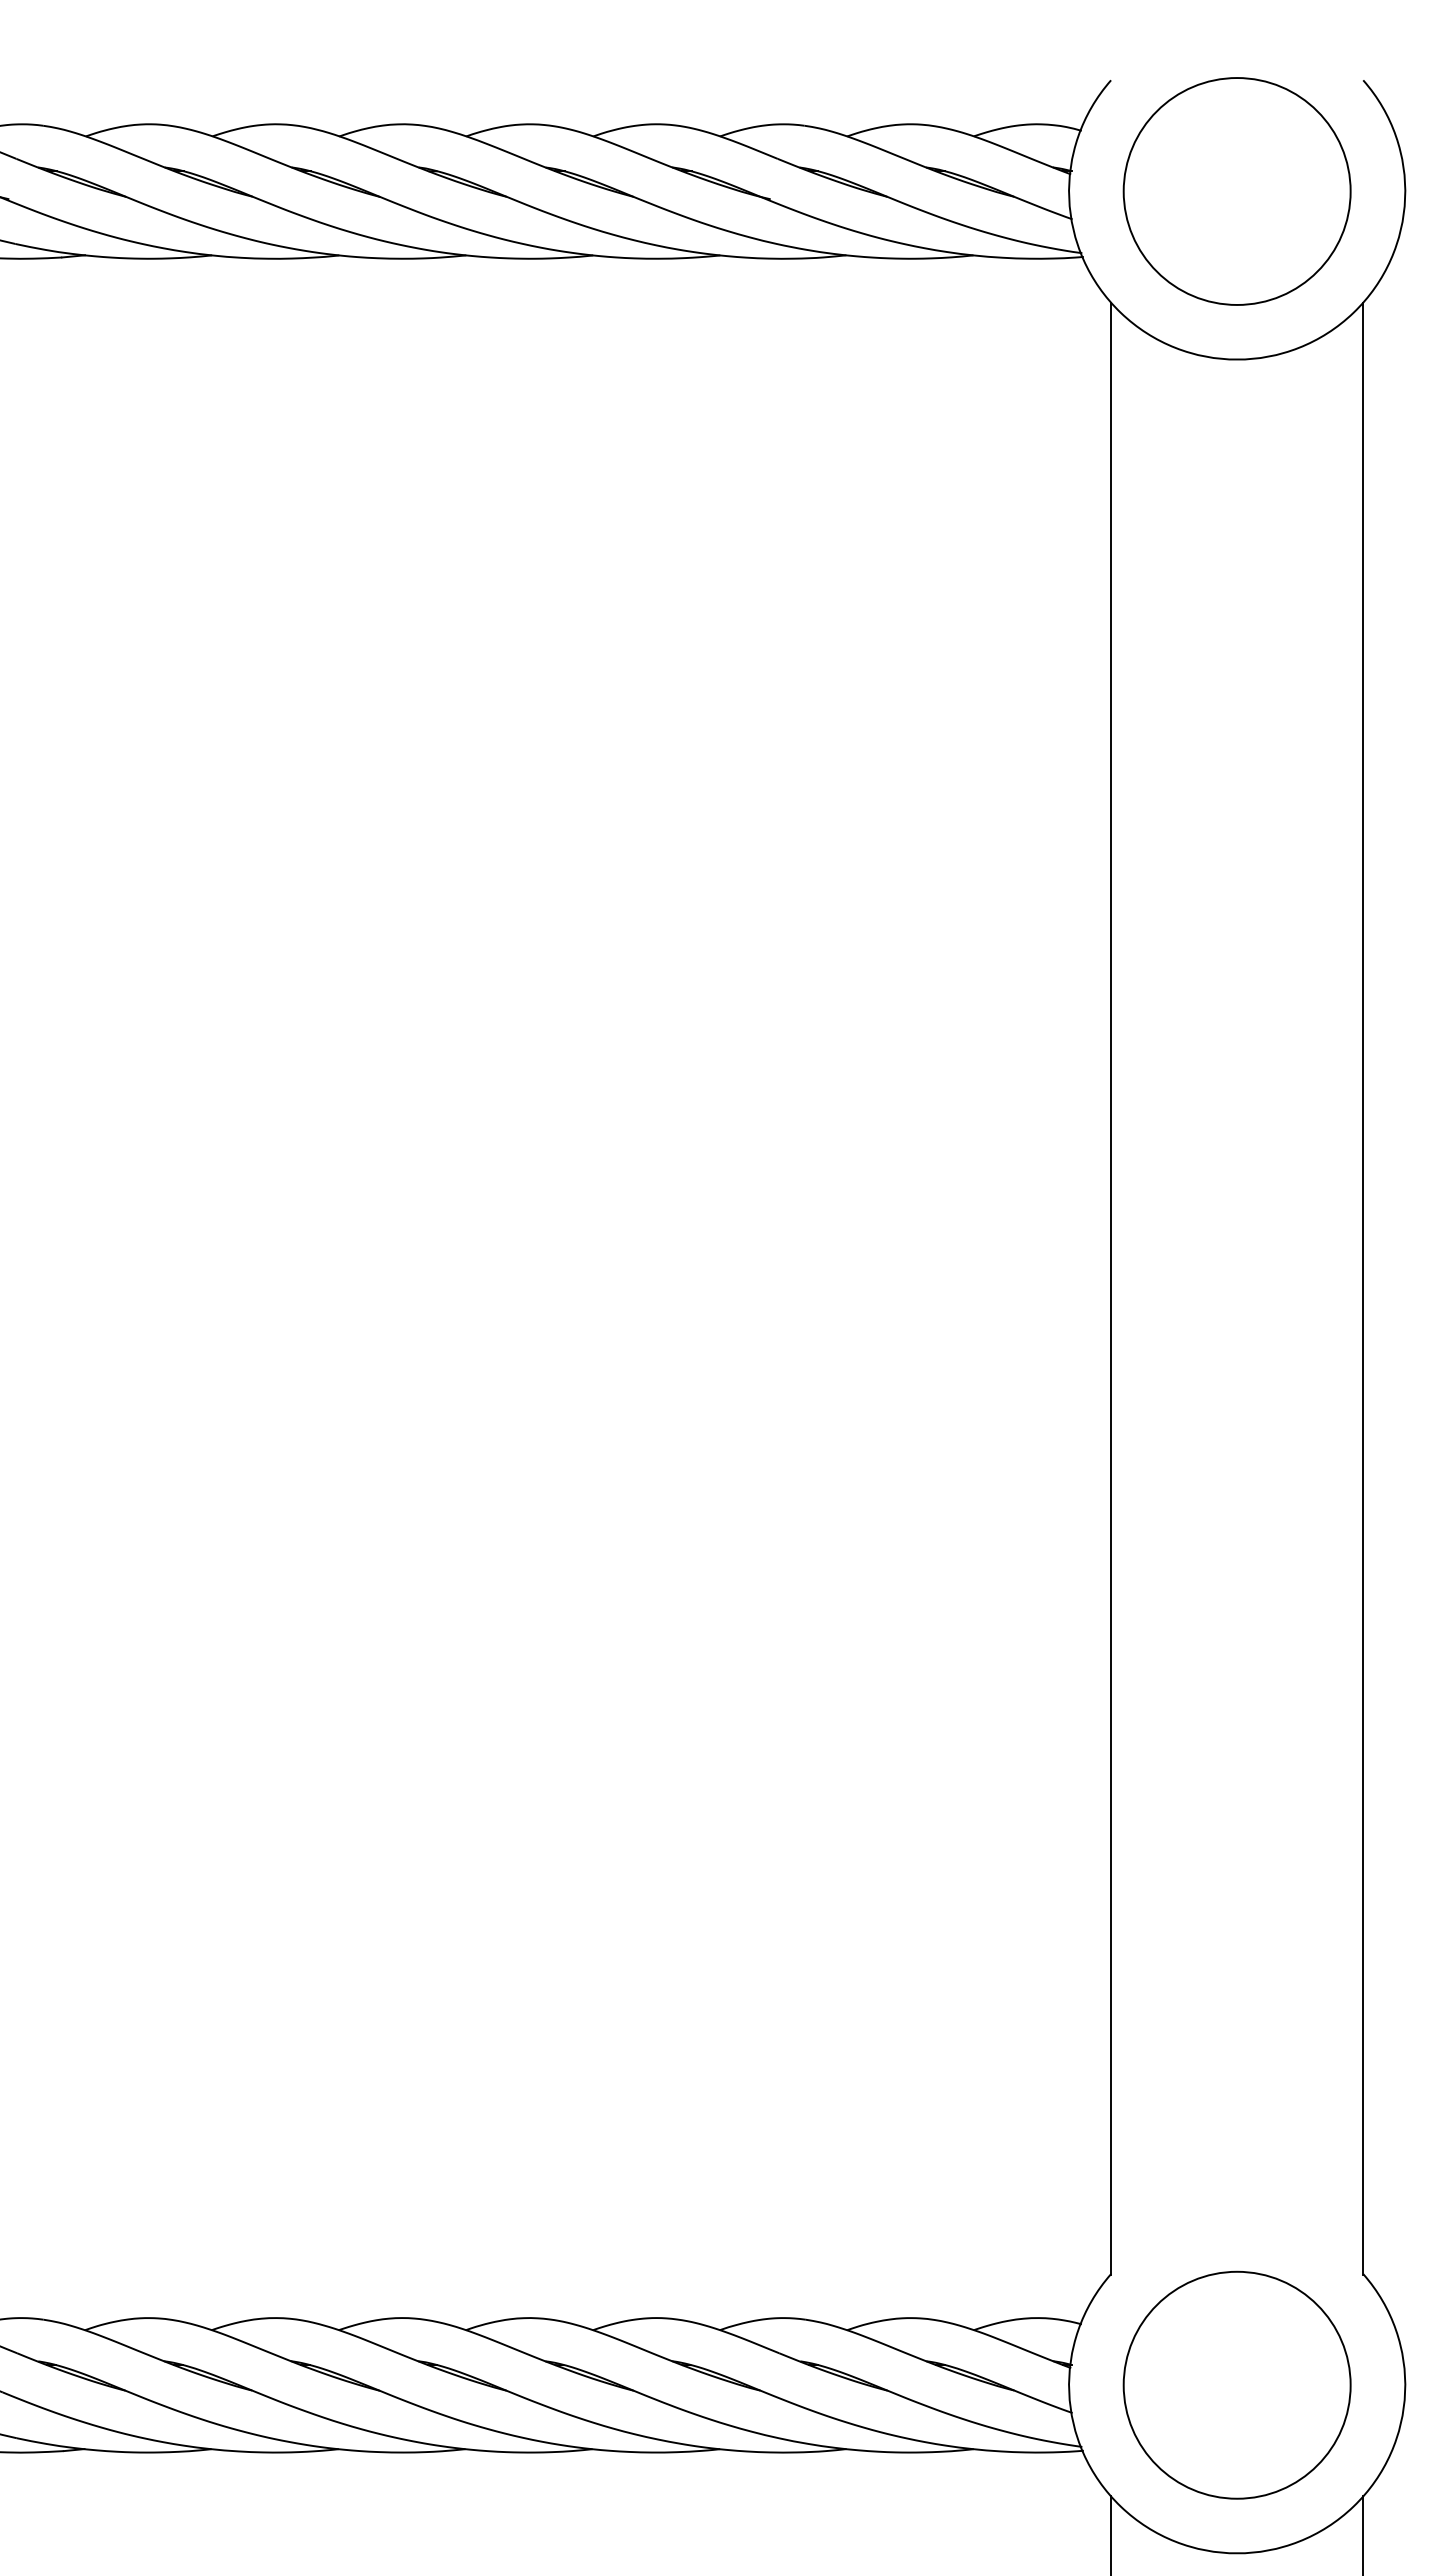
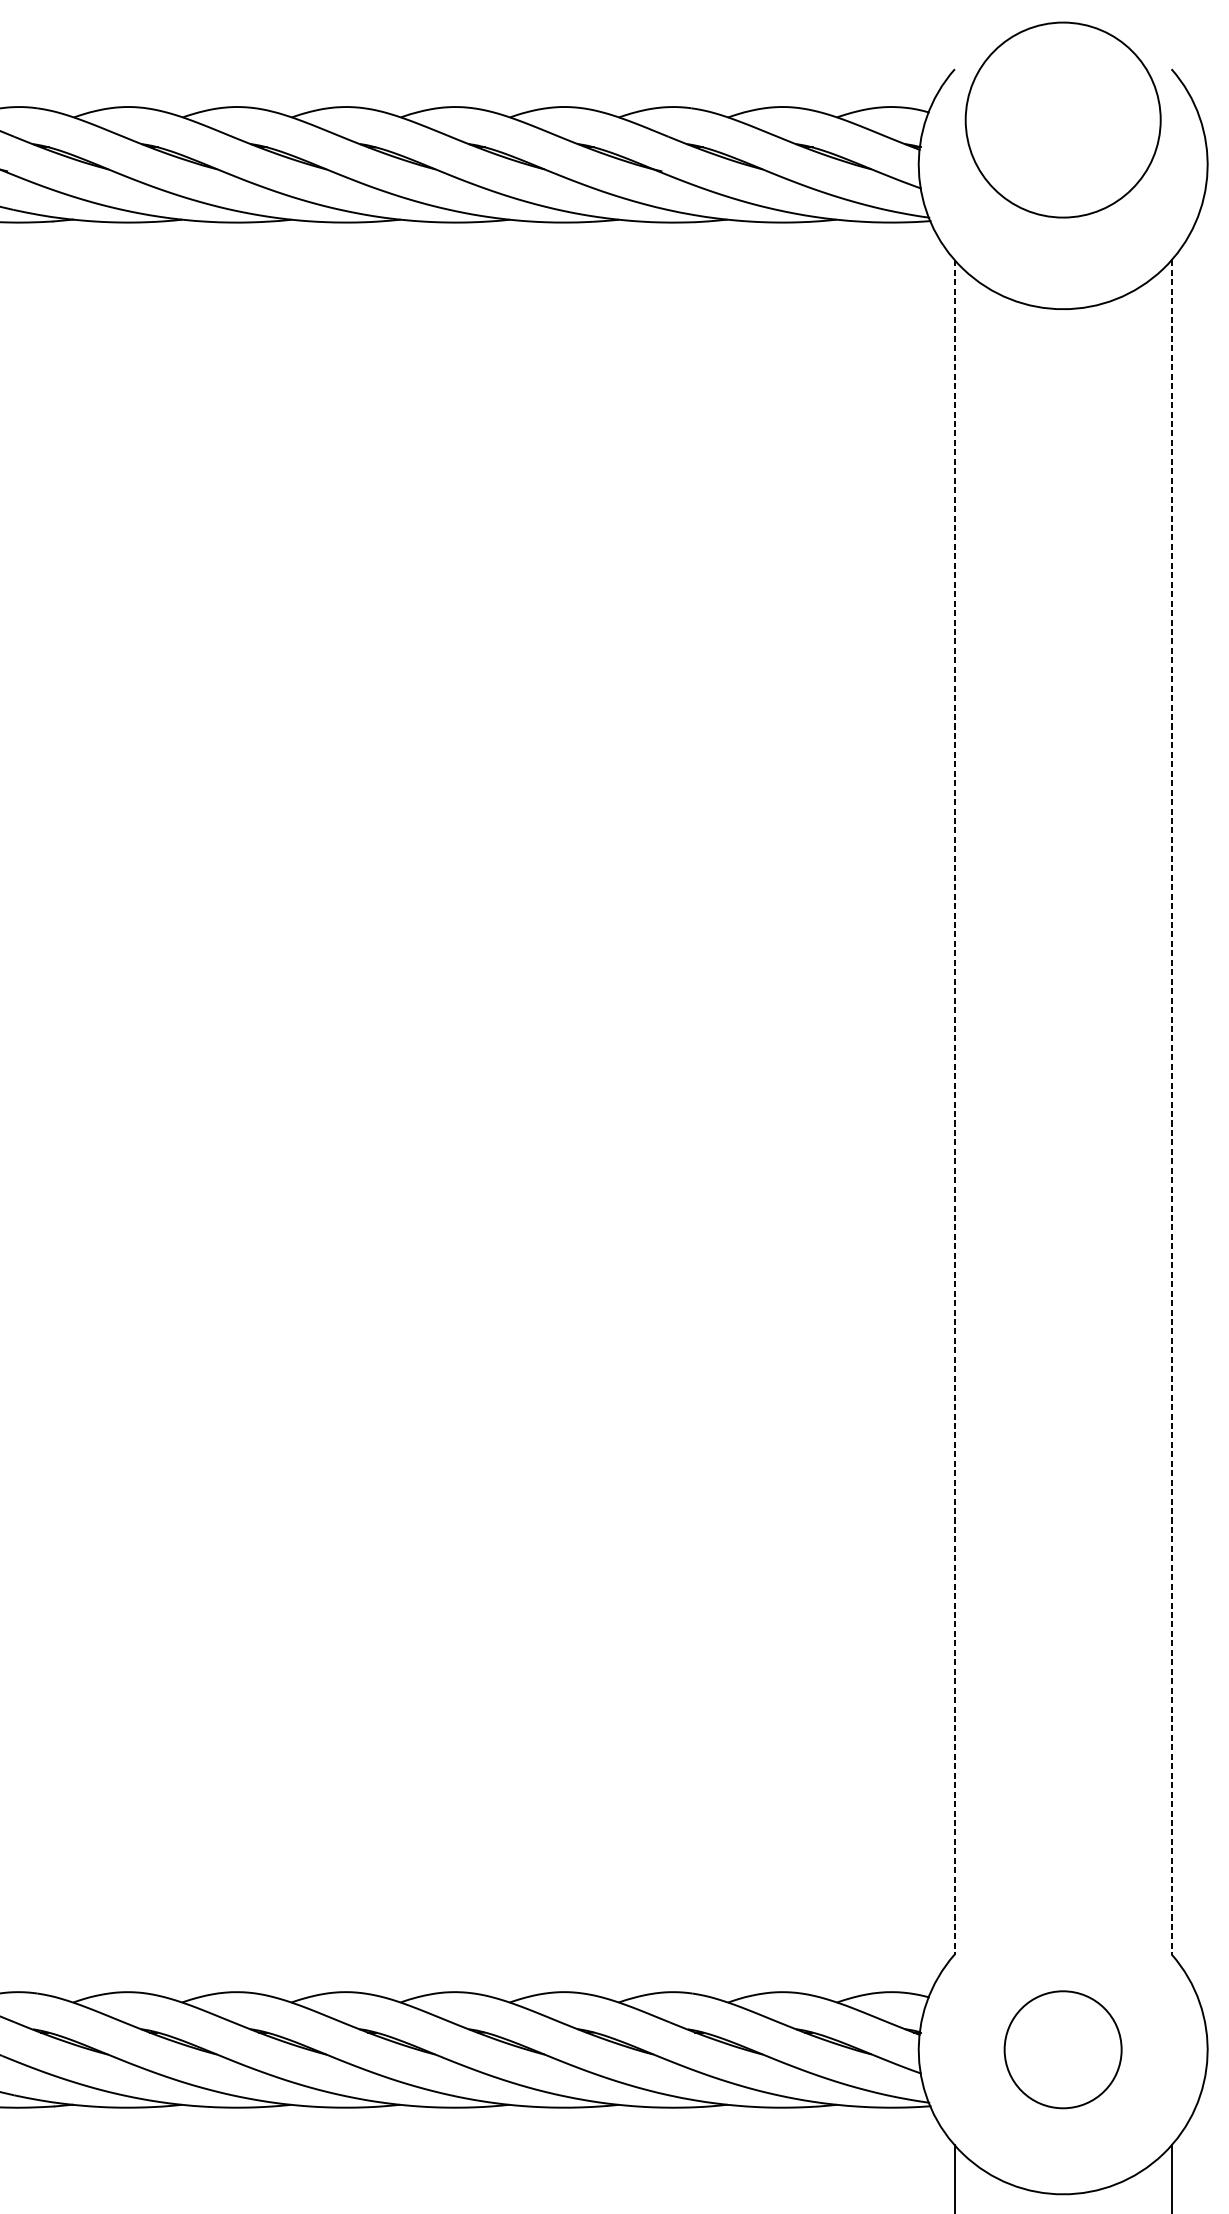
circle: (1236, 191) -> (1062, 120), moved
line: (1111, 1289) -> (955, 1108), solid -> dashed
line: (1363, 1289) -> (1171, 1108), solid -> dashed
circle: (1236, 2384) -> (1062, 2049), size x0.6

